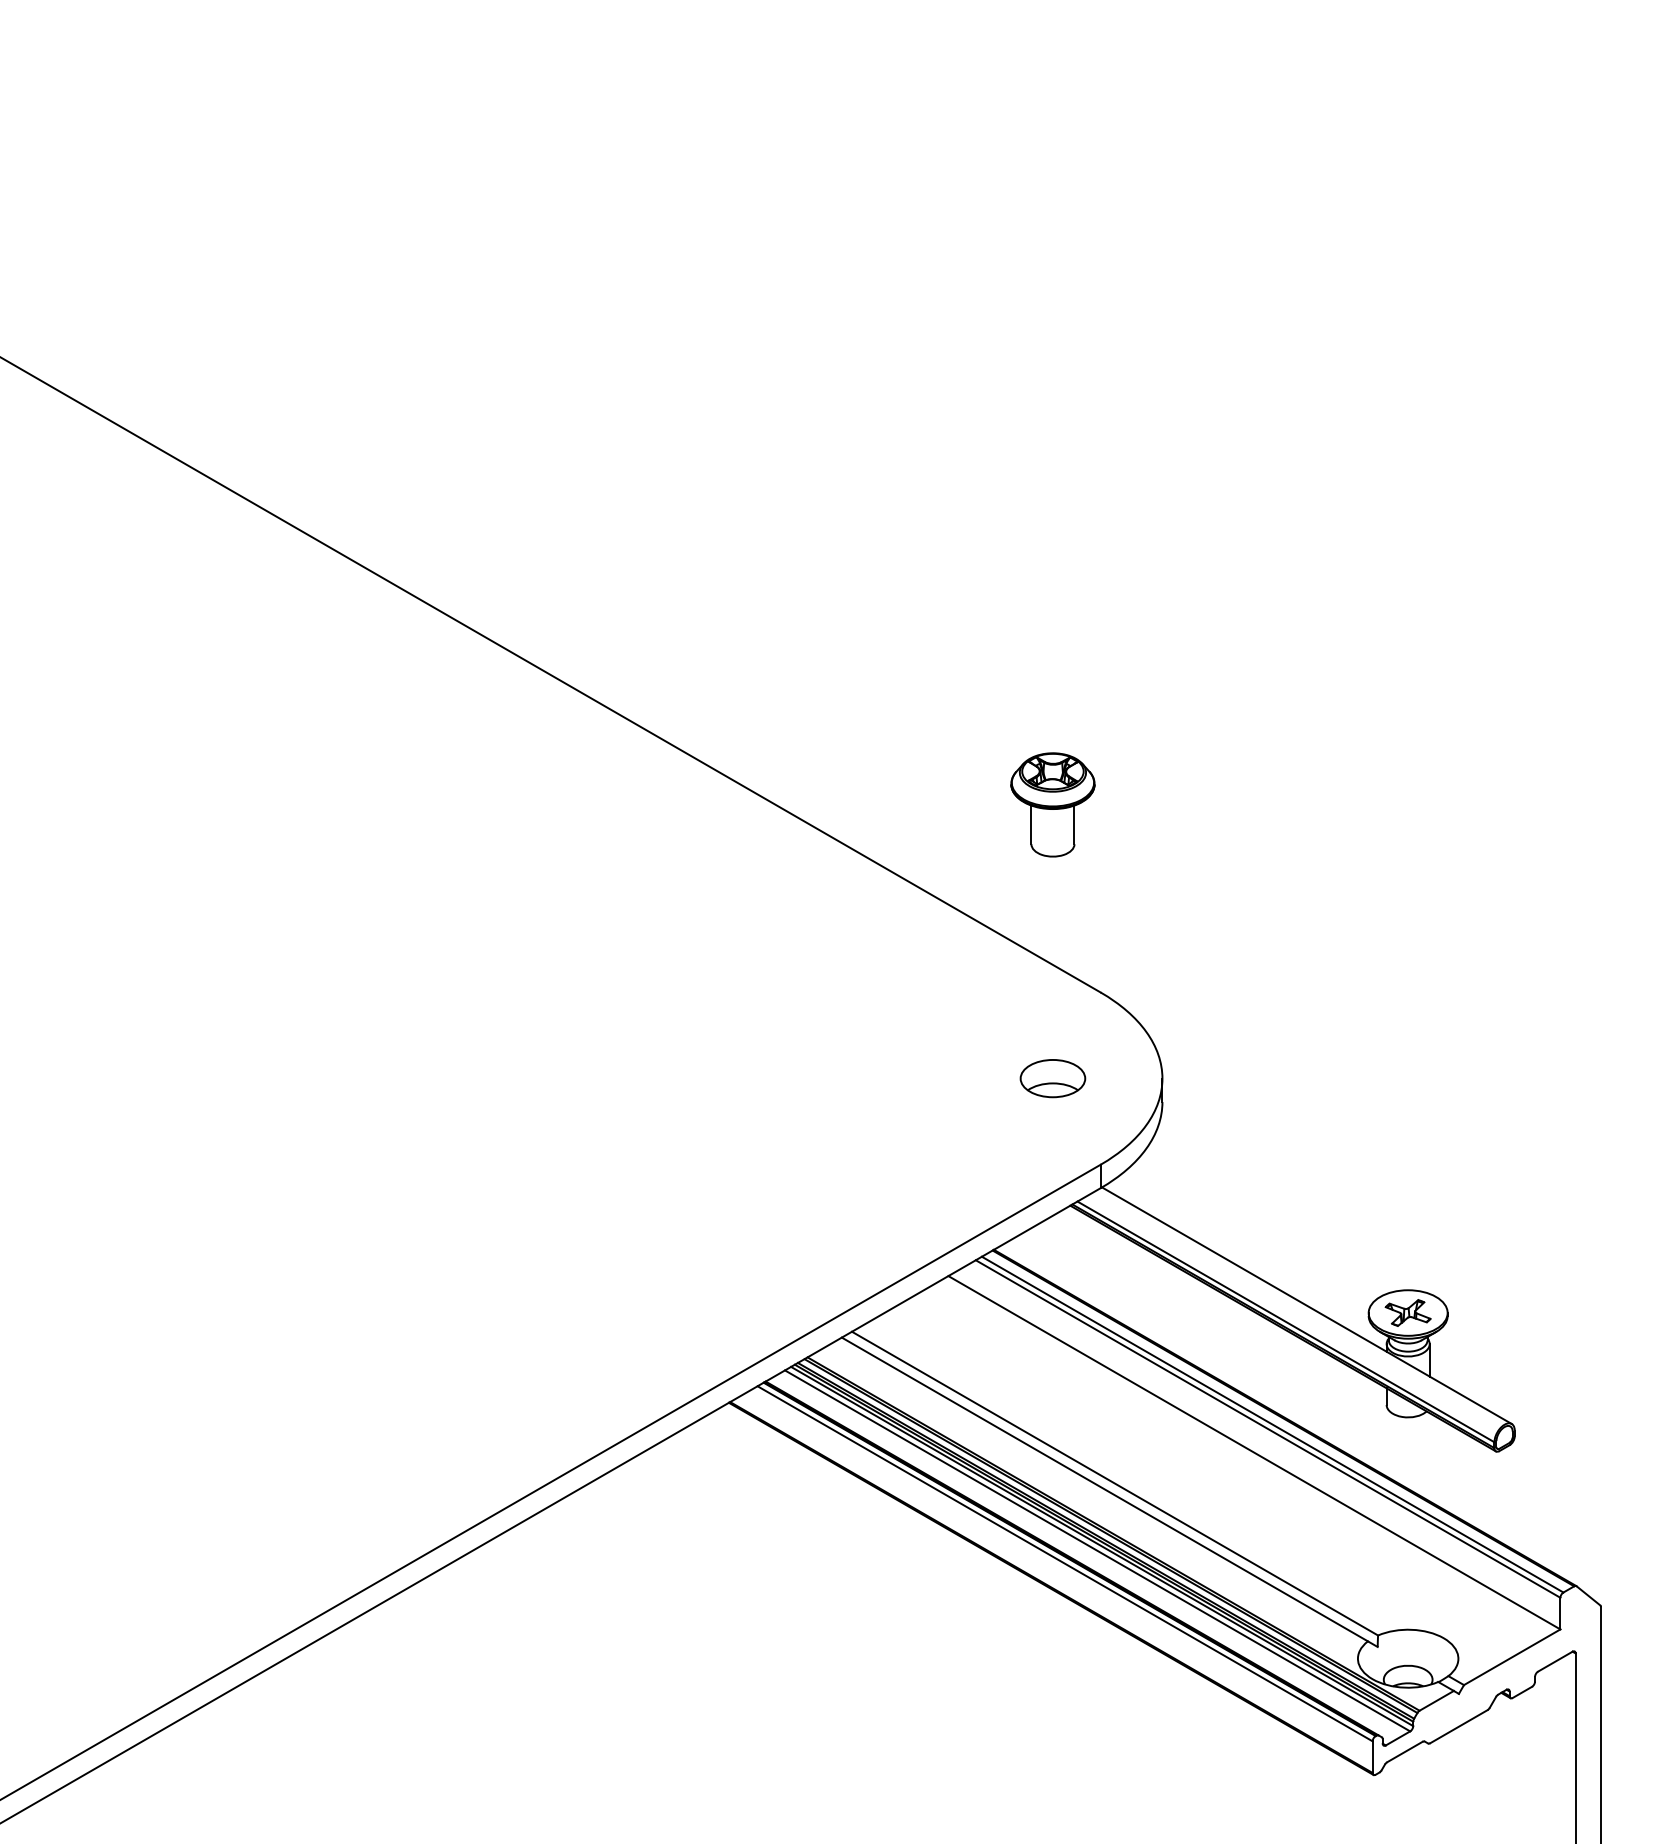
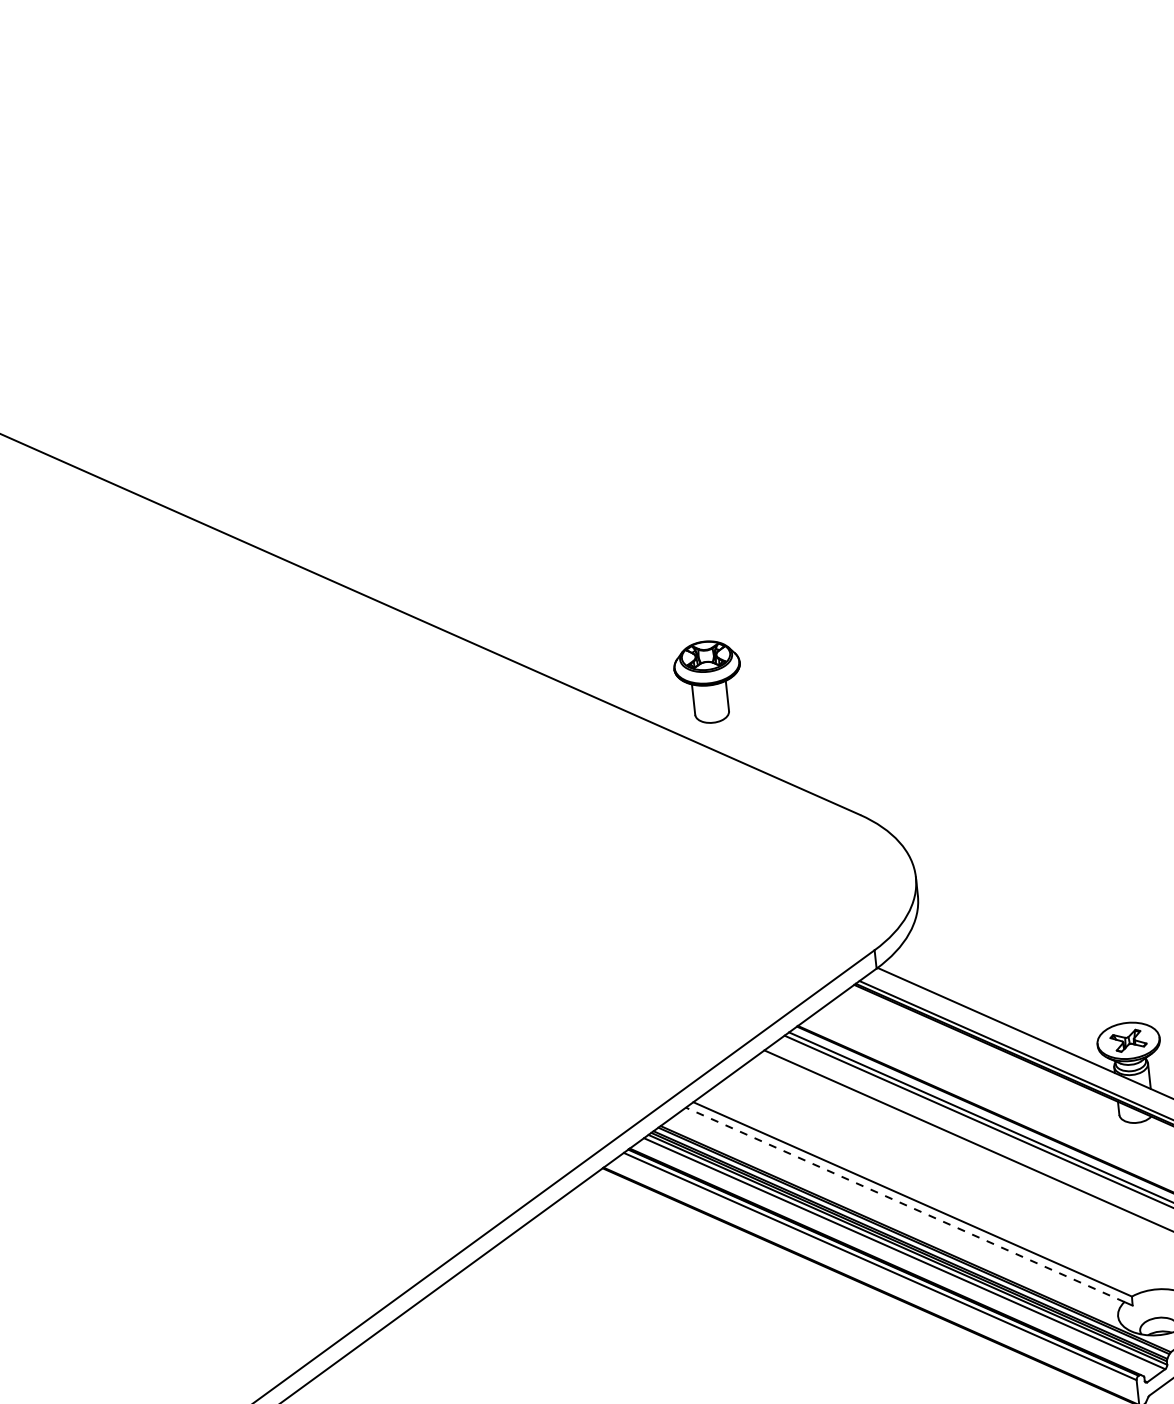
part: (1052, 804) -> (708, 681), moved
part: (1052, 1078) -> (829, 886), removed
line: (1104, 1489) -> (904, 1204), solid -> dashed

